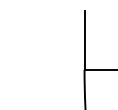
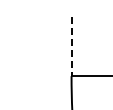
line: (84, 40) -> (71, 46), solid -> dashed

